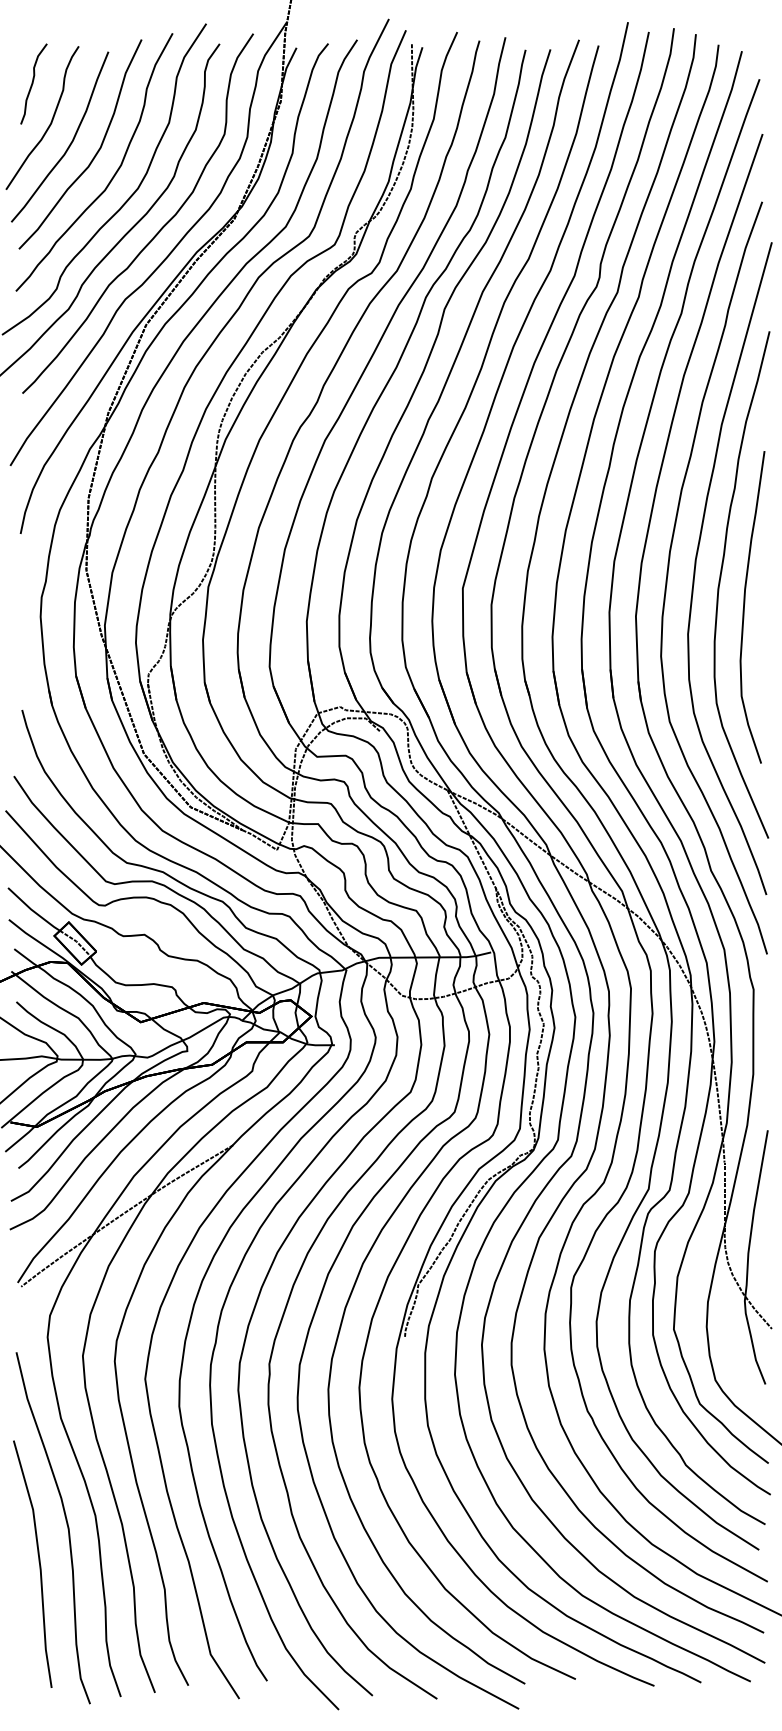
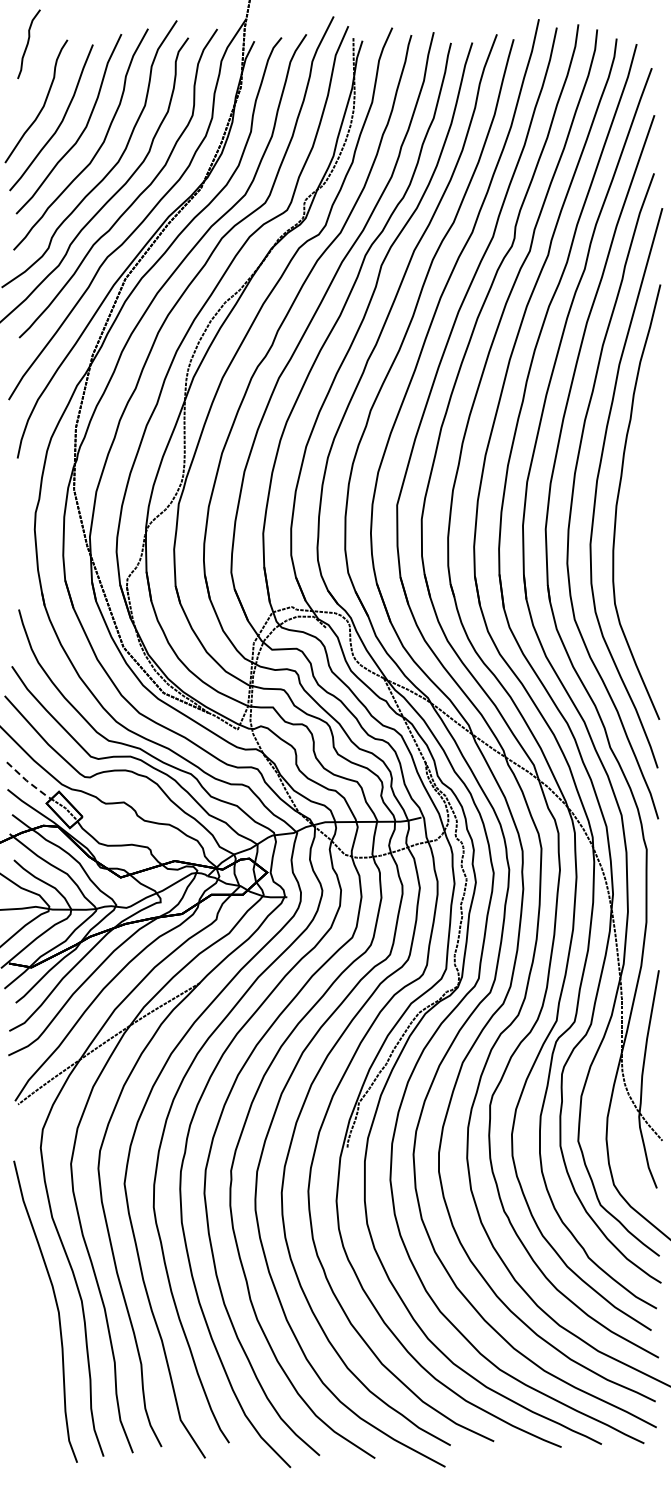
curve: (33, 84) -> (28, 44), moved
curve: (745, 607) -> (639, 521), removed
line: (33, 910) -> (28, 781), solid -> dashed
line: (39, 1563) -> (33, 1342), removed

